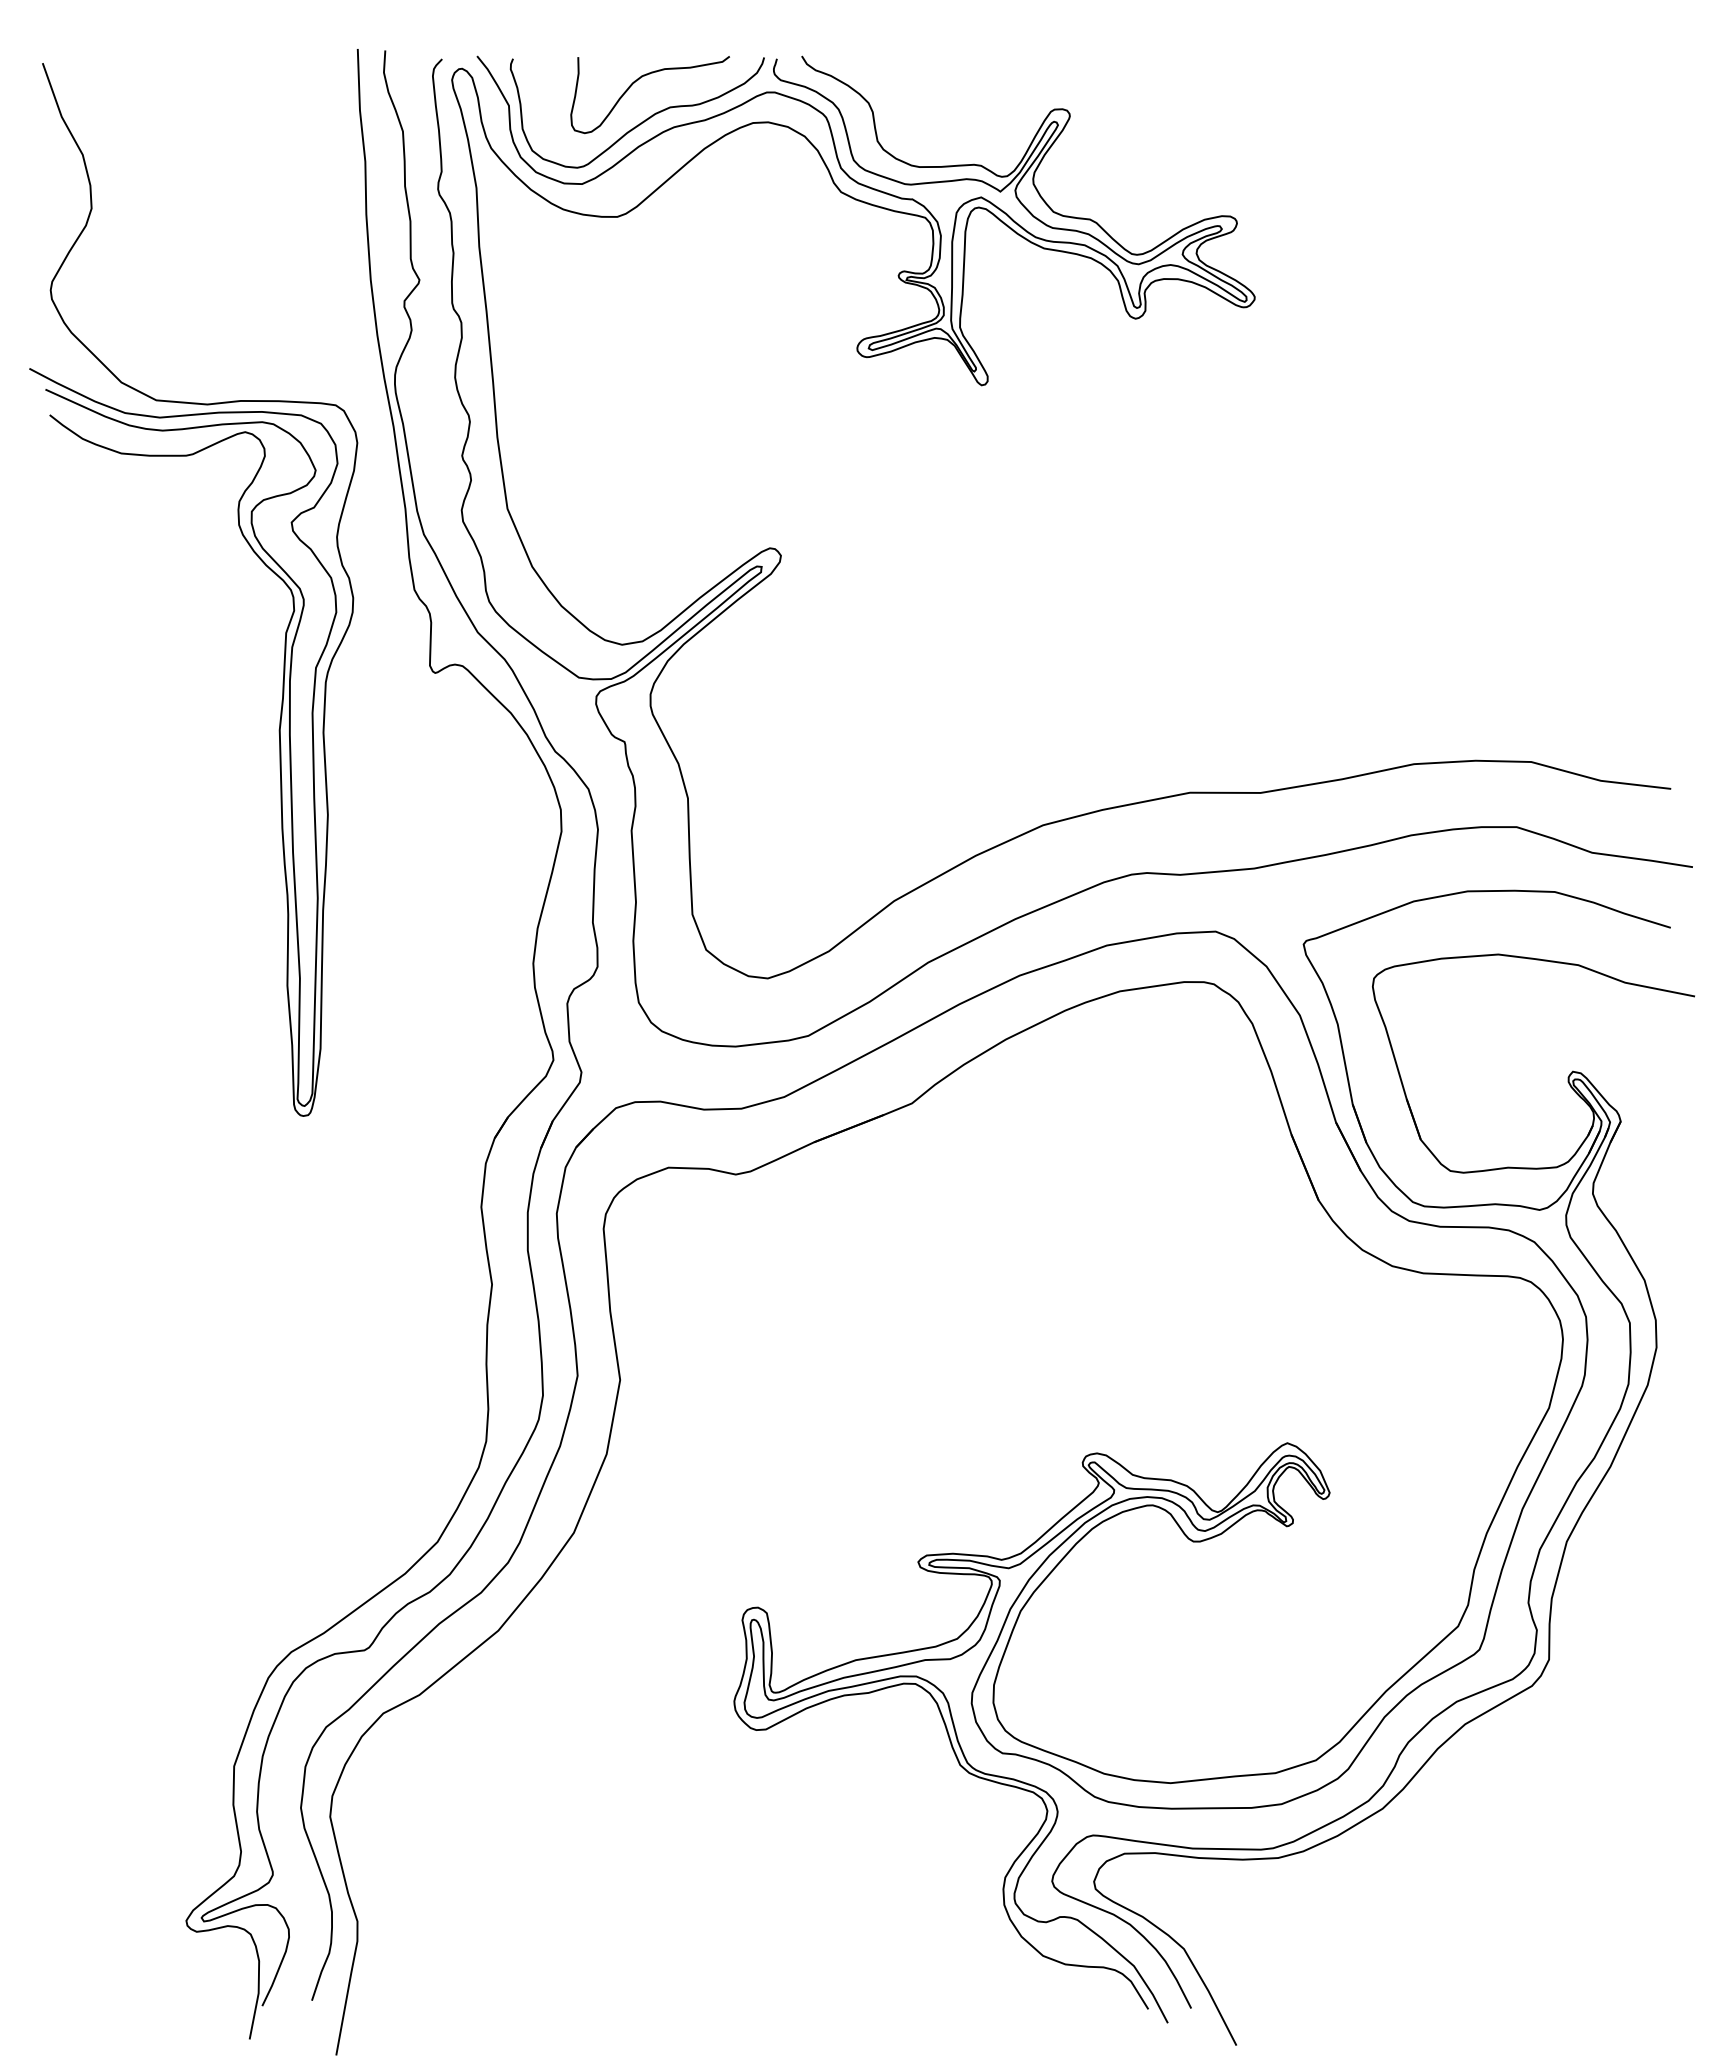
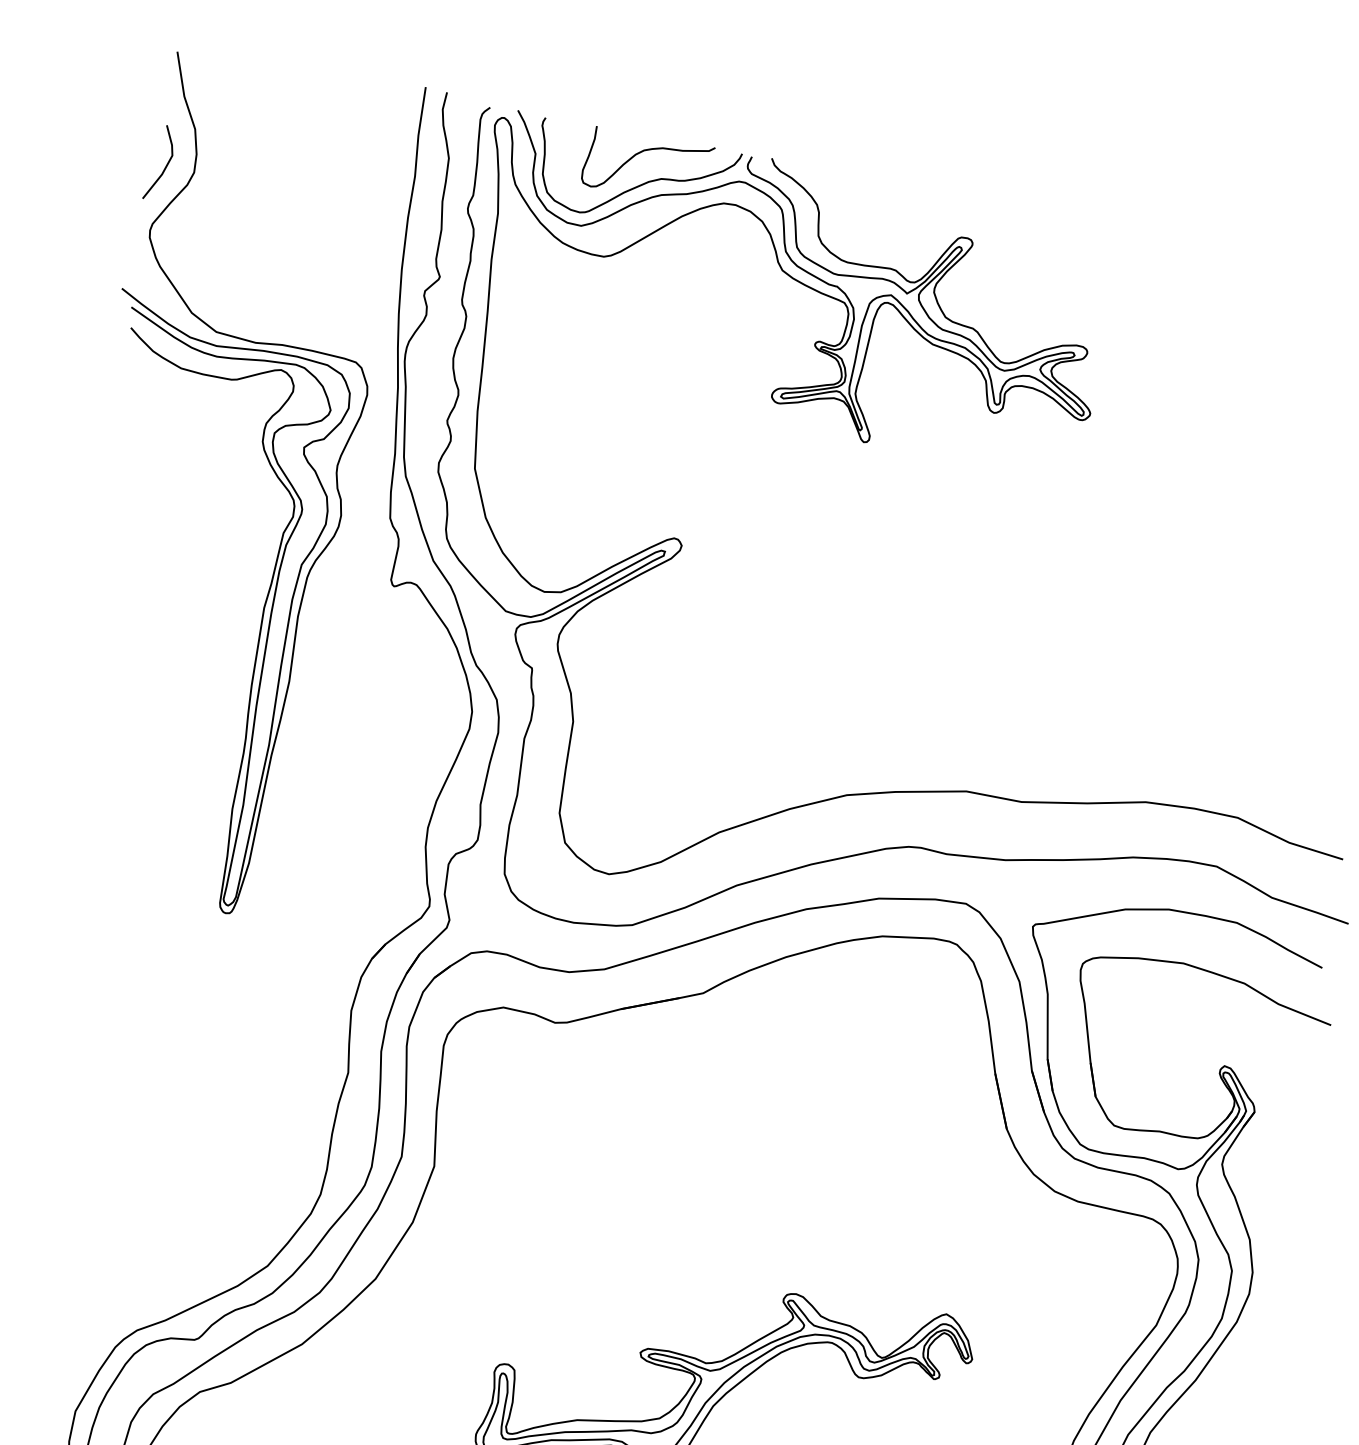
line: (55, 205) -> (166, 164), added

